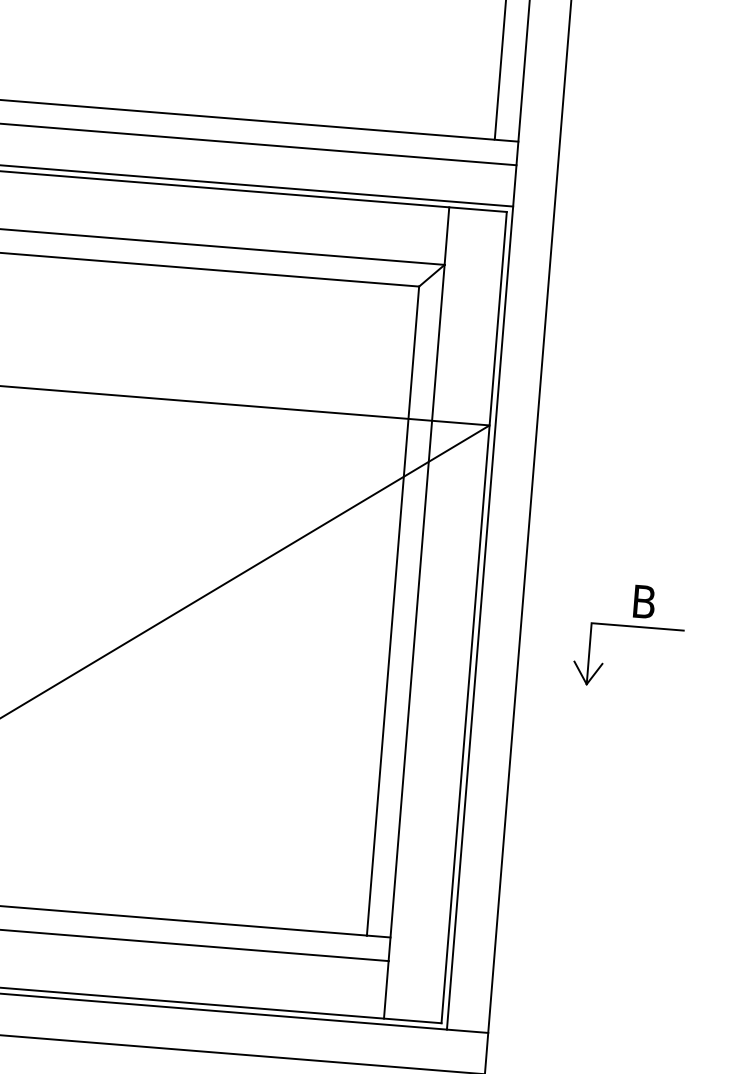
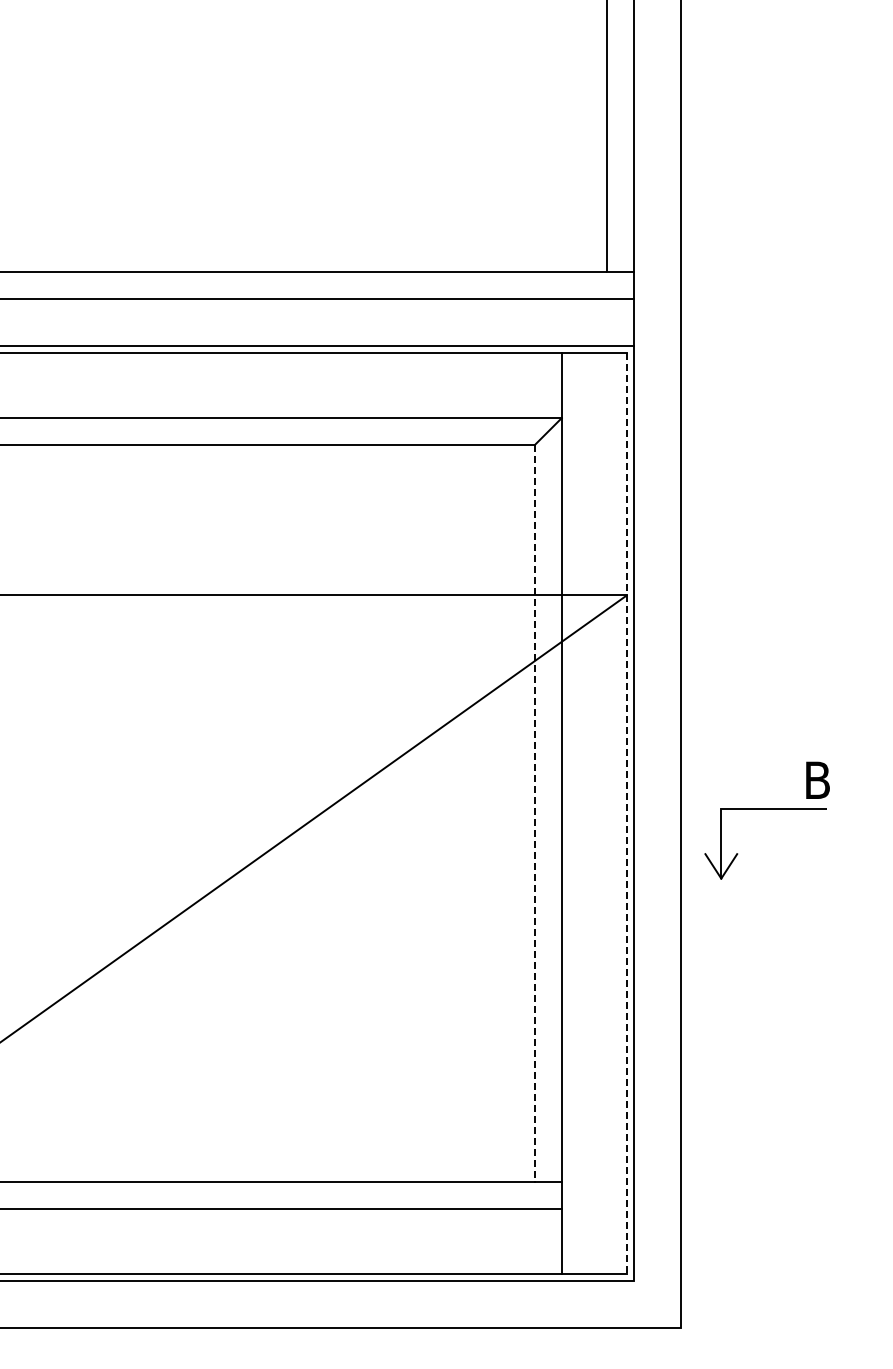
line: (393, 611) -> (535, 813), solid -> dashed
line: (474, 617) -> (627, 813), solid -> dashed
part: (603, 663) -> (738, 853), moved
line: (466, 1031) -> (656, 1281), removed

